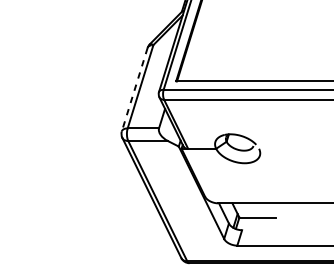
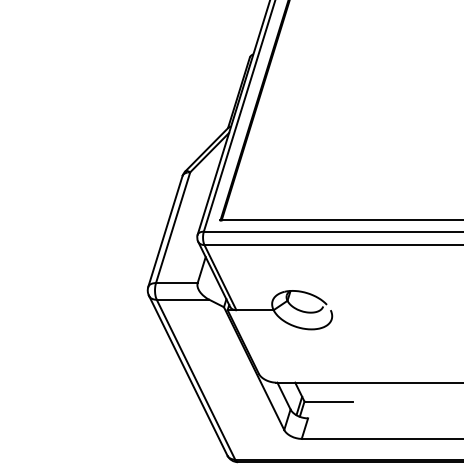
line: (134, 89) -> (165, 231), dashed -> solid

